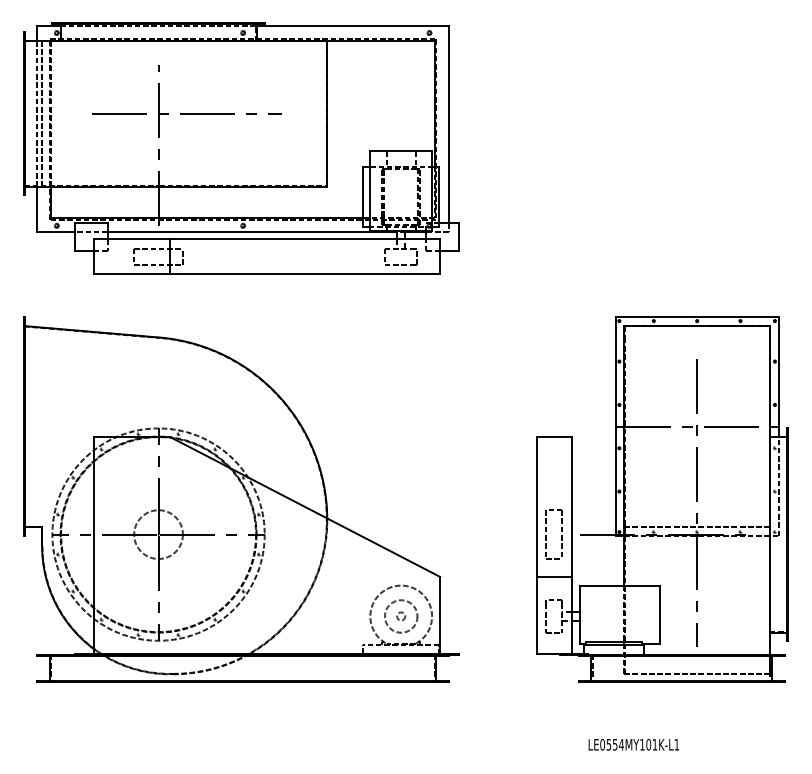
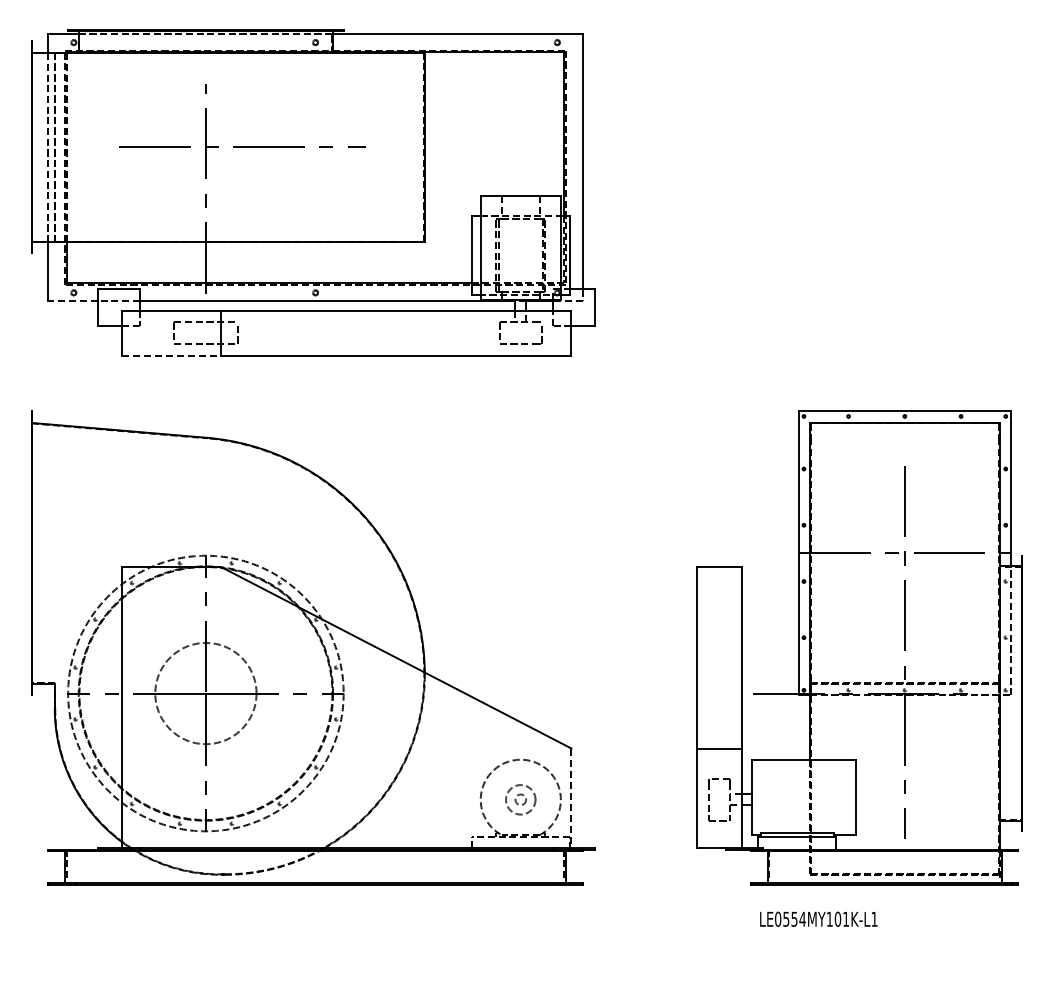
line: (56, 232) -> (73, 301), solid -> dashed
line: (132, 274) -> (171, 355), solid -> dashed
circle: (158, 534) -> (205, 693), size x1.6
part: (546, 535) -> (709, 694), removed
line: (440, 615) -> (571, 798), solid -> dashed
circle: (400, 616) -> (520, 799), size x0.7
text: (633, 744) -> (818, 918), moved

